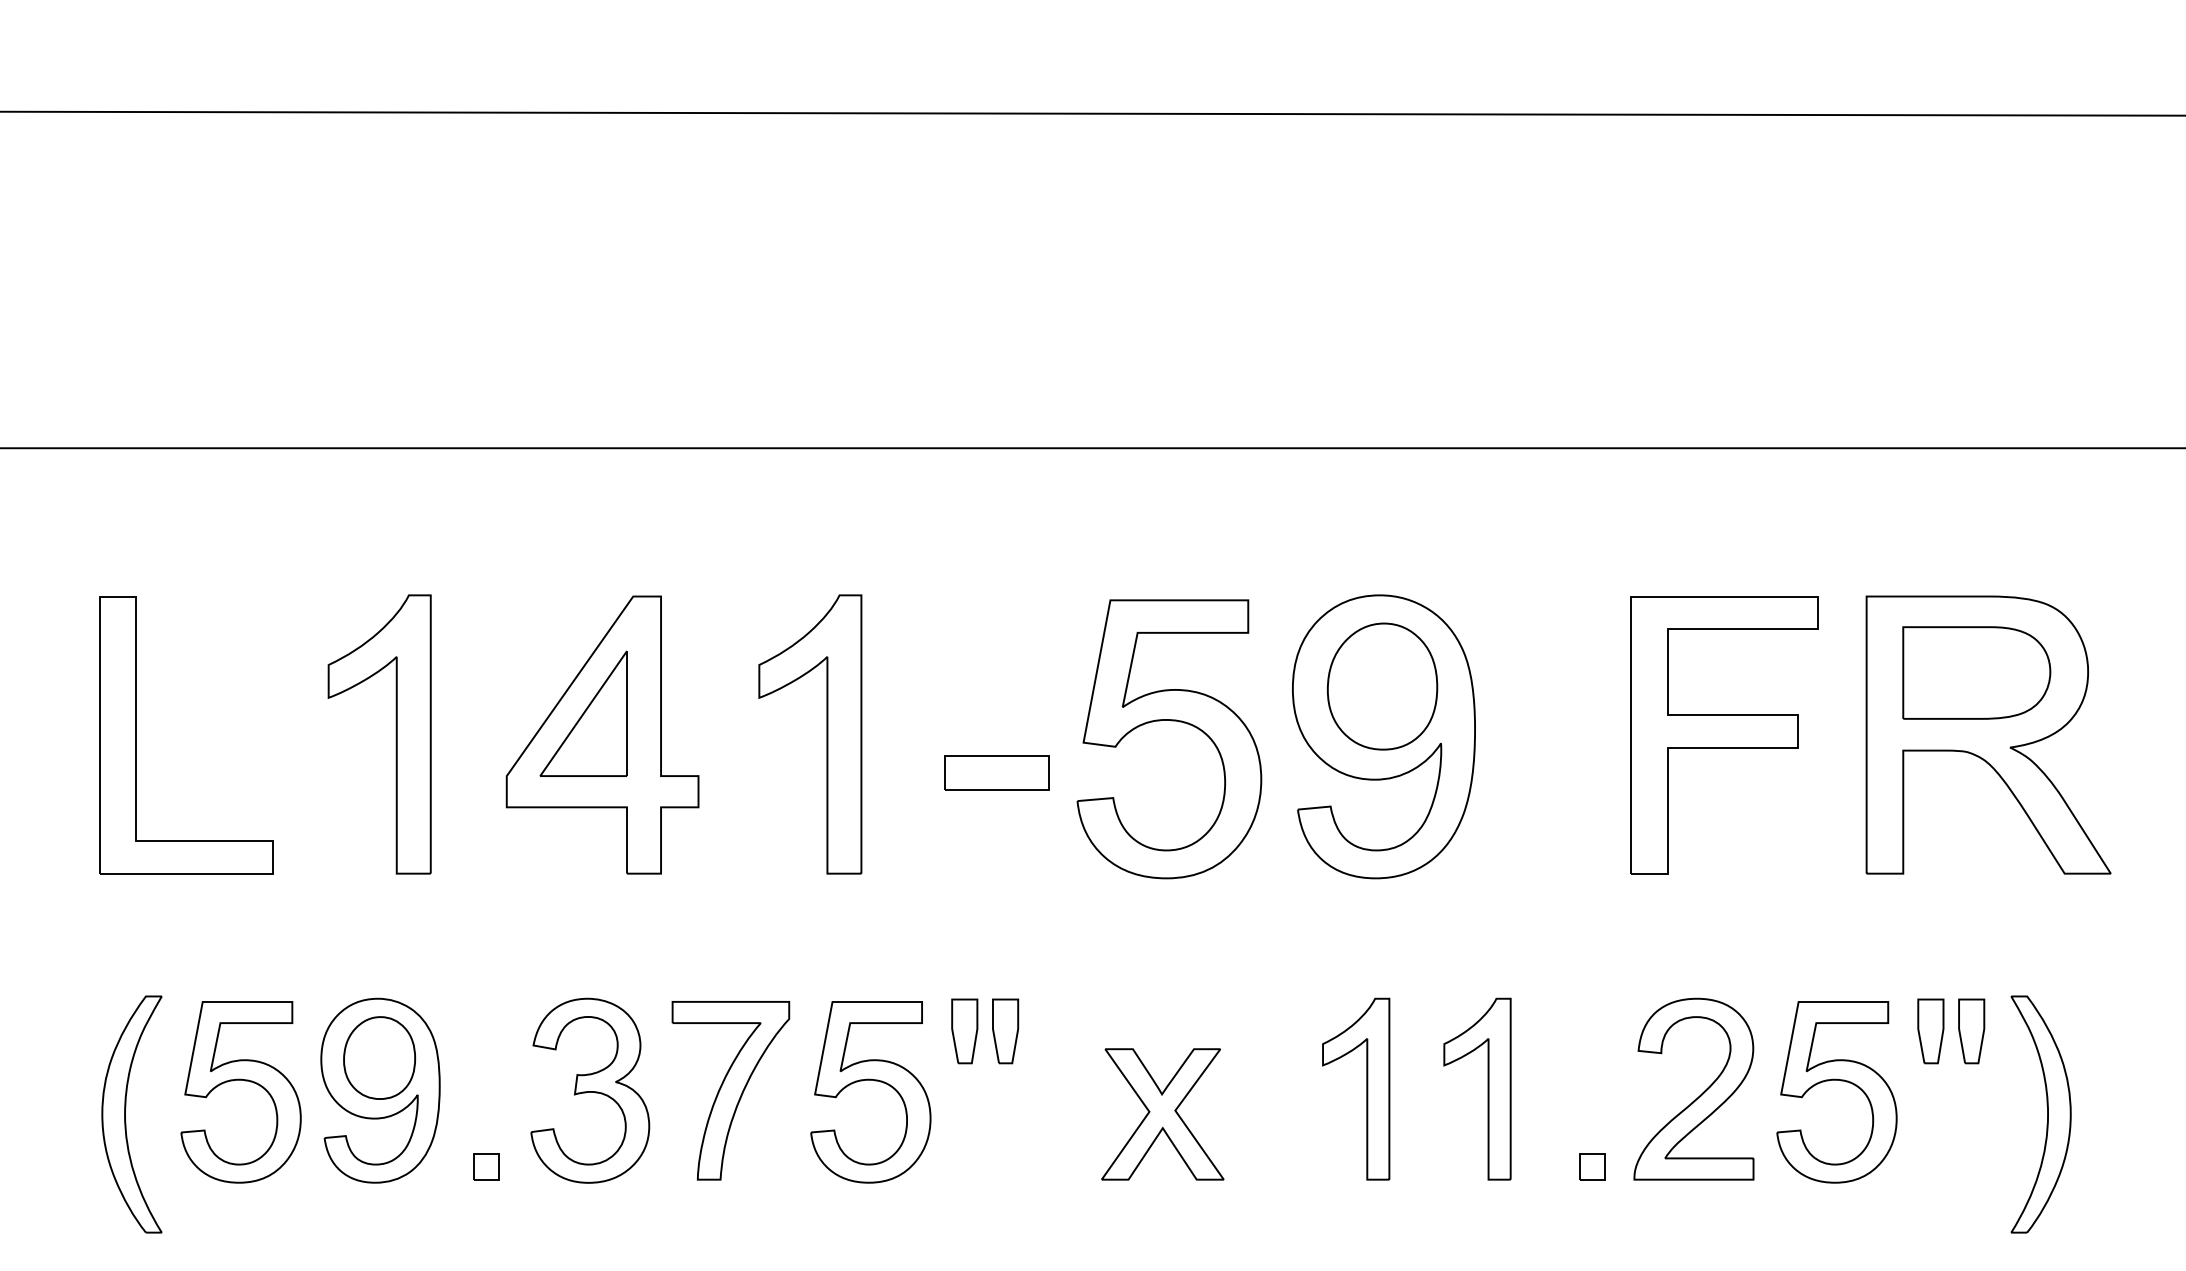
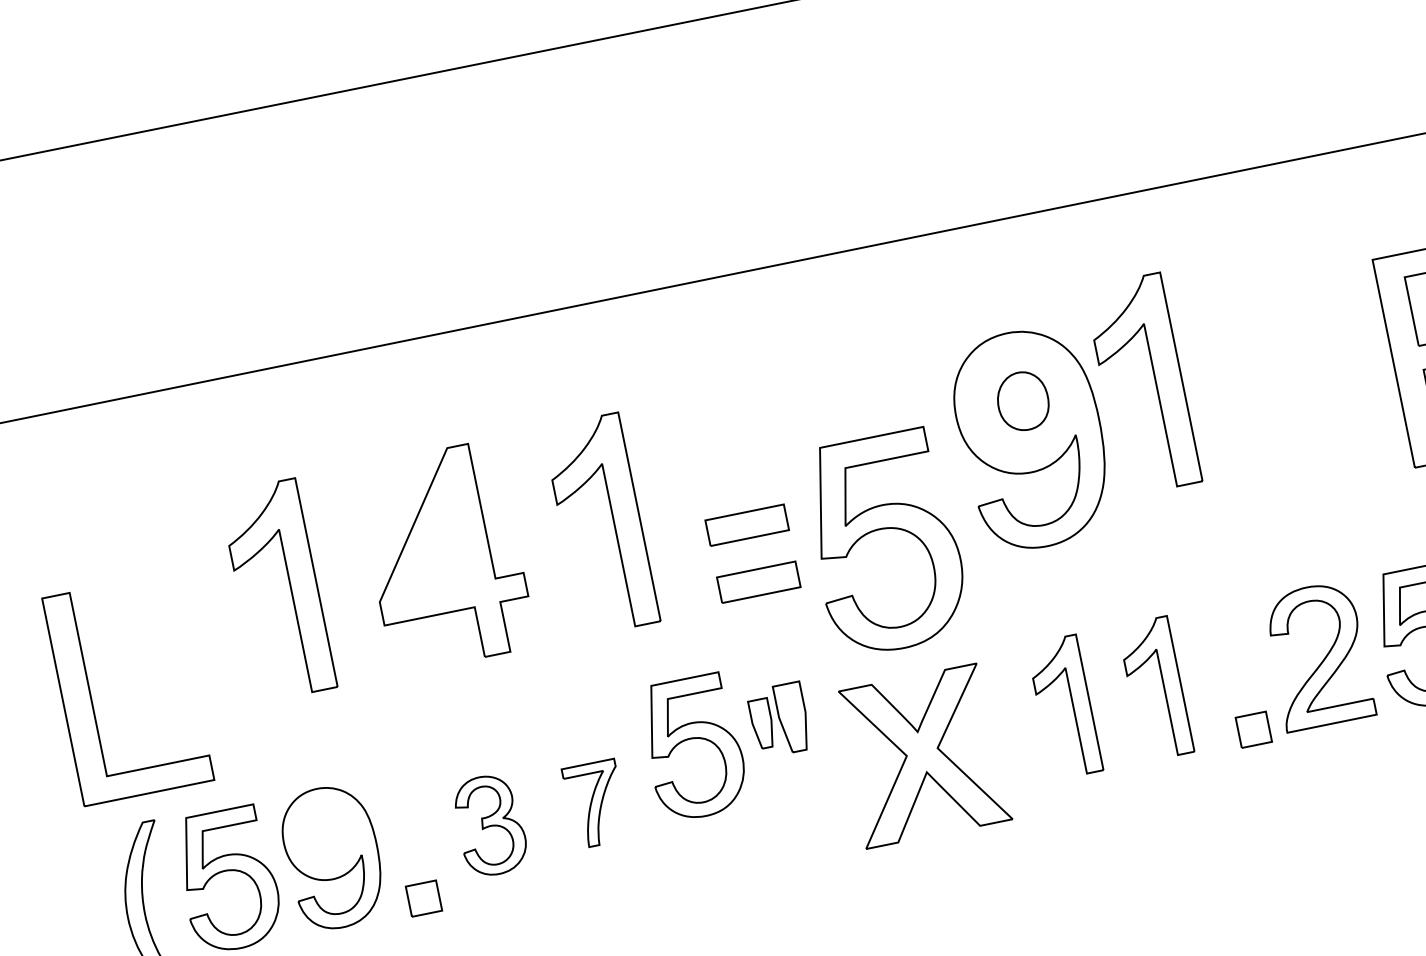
part: (1382, 686) -> (1023, 401), size x0.6
part: (1556, 696) -> (1155, 382), added
part: (583, 713) -> (427, 543), removed
part: (1171, 721) -> (884, 529), moved
part: (136, 735) -> (91, 697), moved
part: (1724, 735) -> (1287, 385), removed
part: (996, 848) -> (758, 581), added
part: (1005, 1031) -> (792, 717), size x1.4
part: (379, 1057) -> (327, 832), removed
part: (870, 1080) -> (691, 738), moved
part: (590, 1090) -> (490, 825), size x0.7
part: (730, 1090) -> (595, 803), size x0.6
part: (1162, 1114) -> (923, 755), size x1.6
part: (486, 1166) -> (424, 898), size x1.6
part: (1592, 1166) -> (1253, 729), size x1.6

